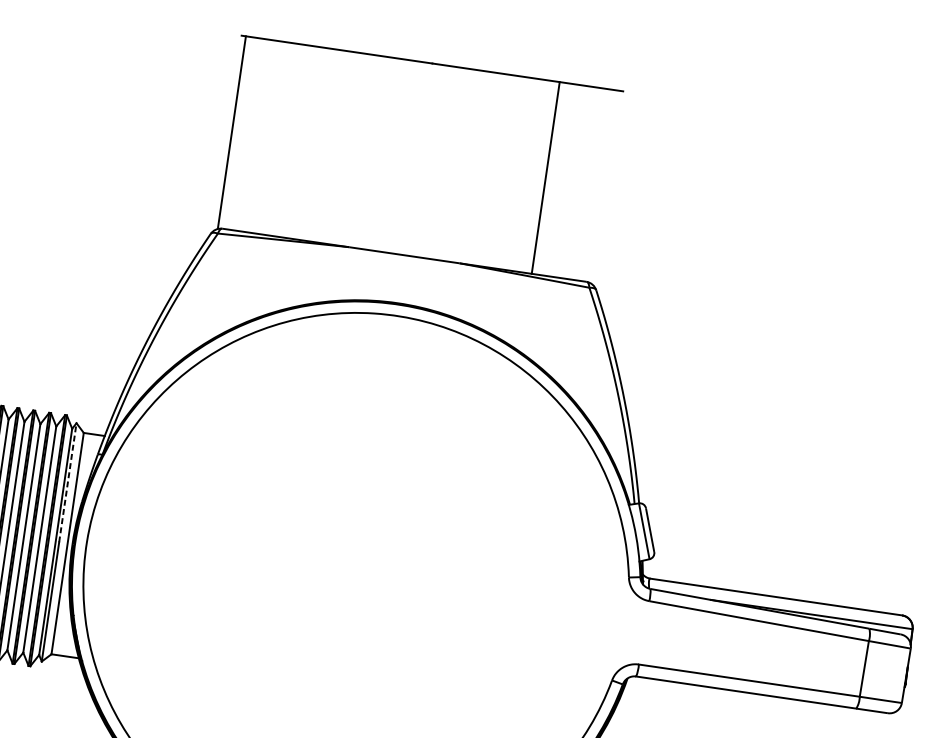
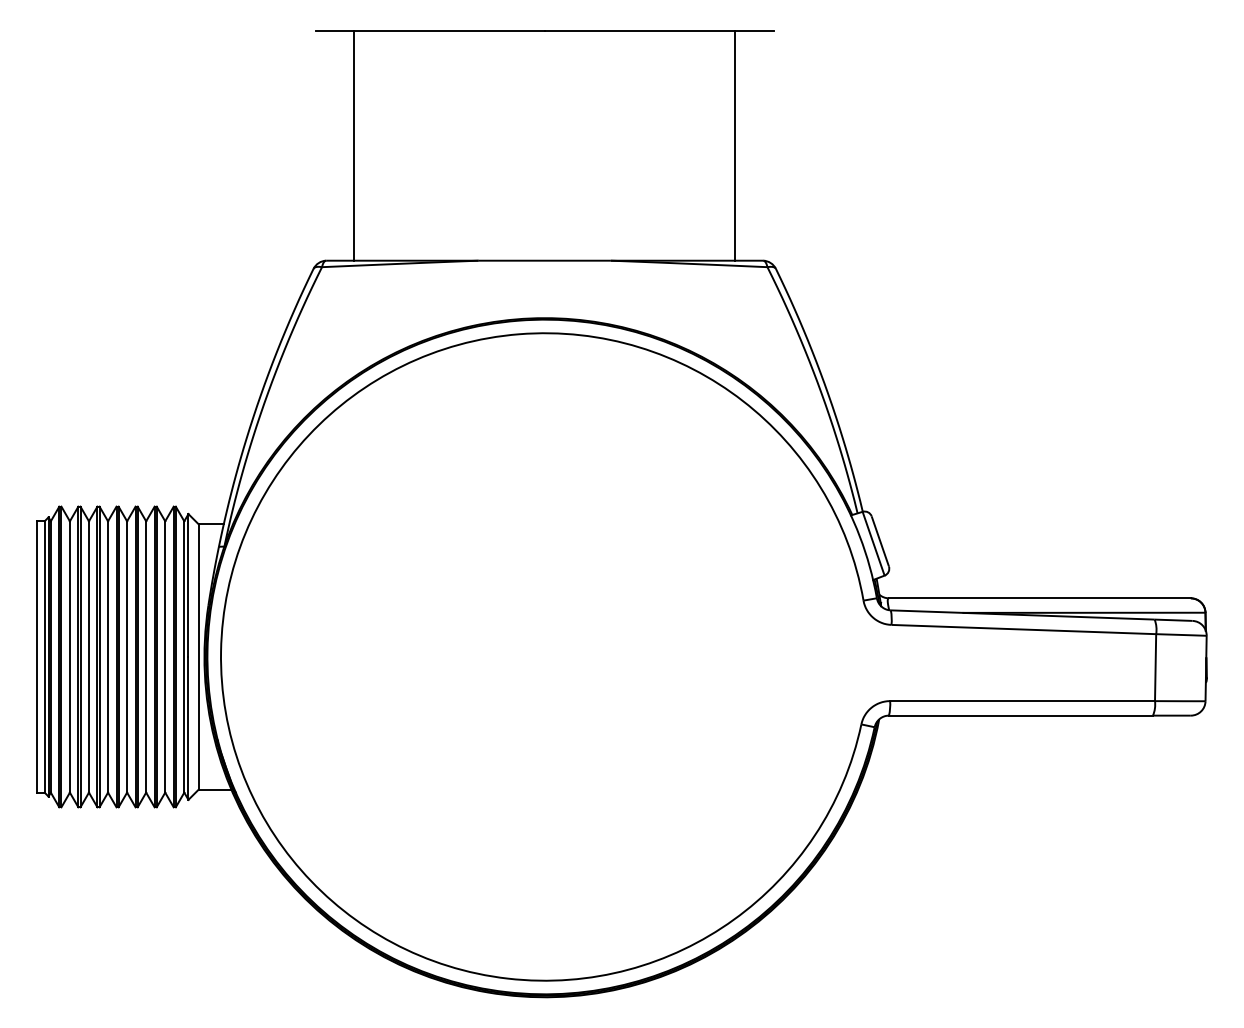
line: (232, 132) -> (354, 145), moved
line: (545, 177) -> (735, 145), moved
line: (67, 482) -> (188, 585), dashed -> solid

